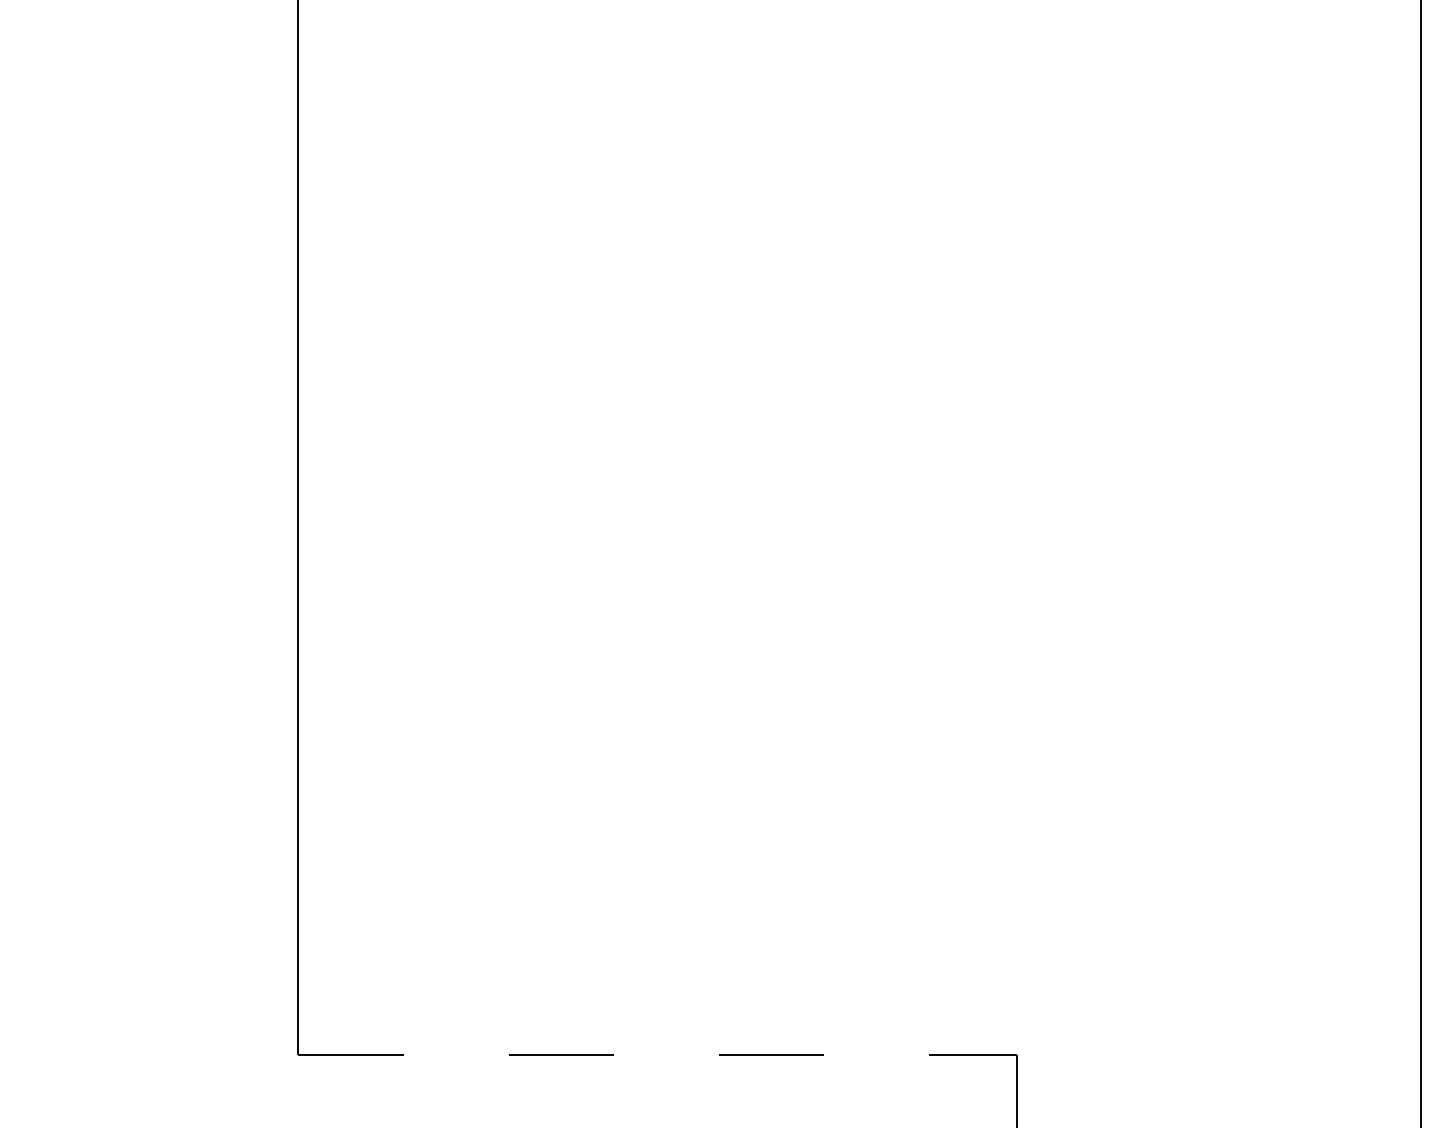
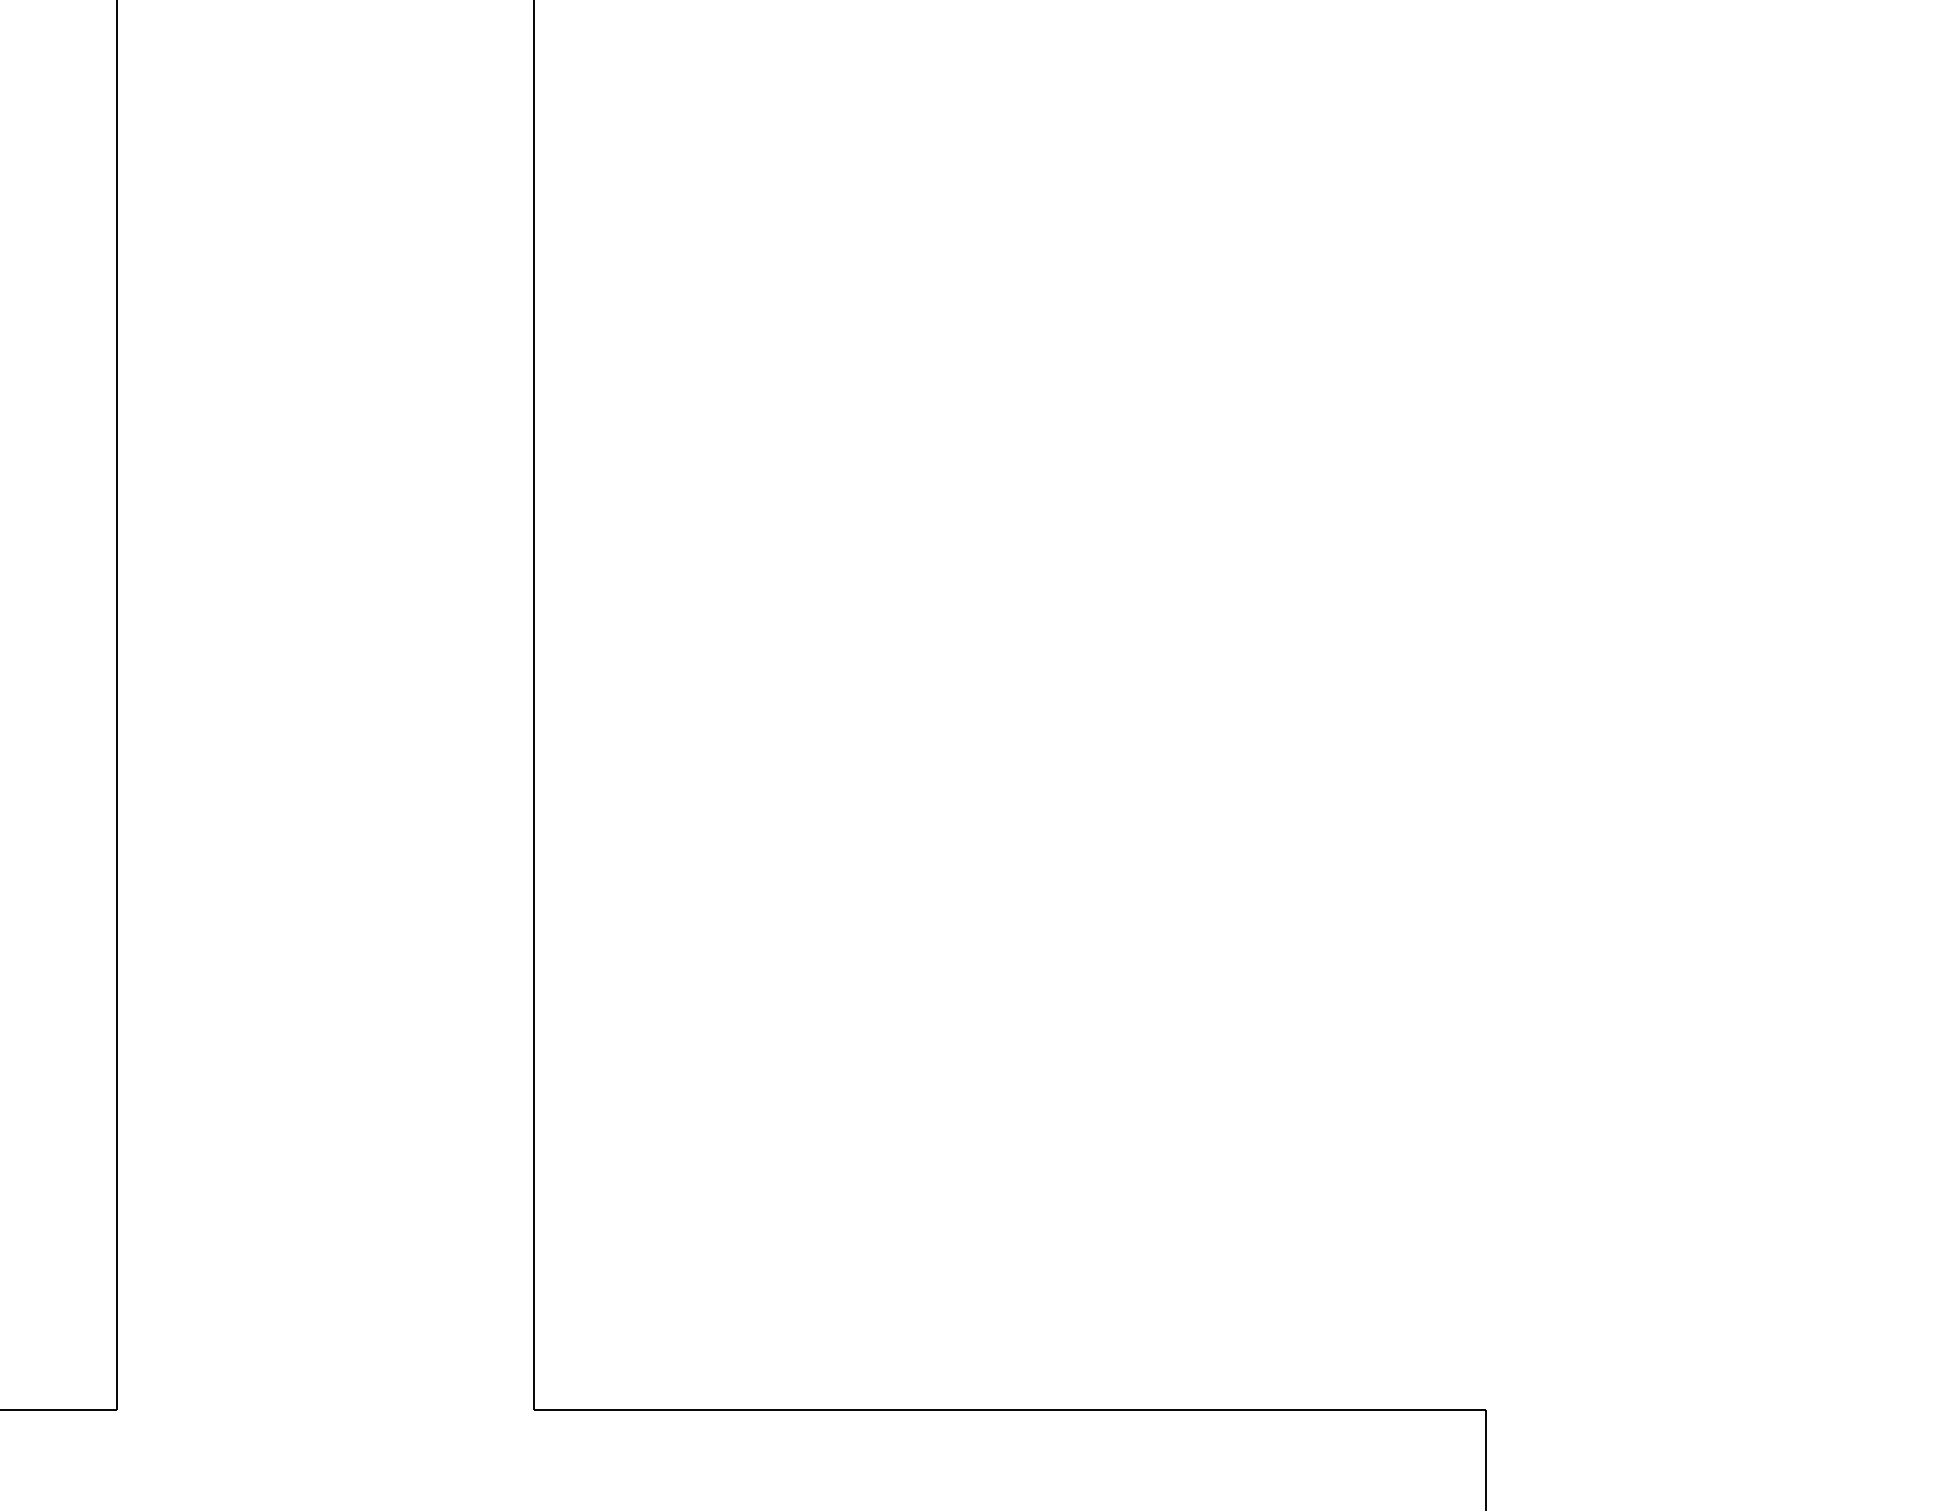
line: (658, 1054) -> (1010, 1409), dashed -> solid

